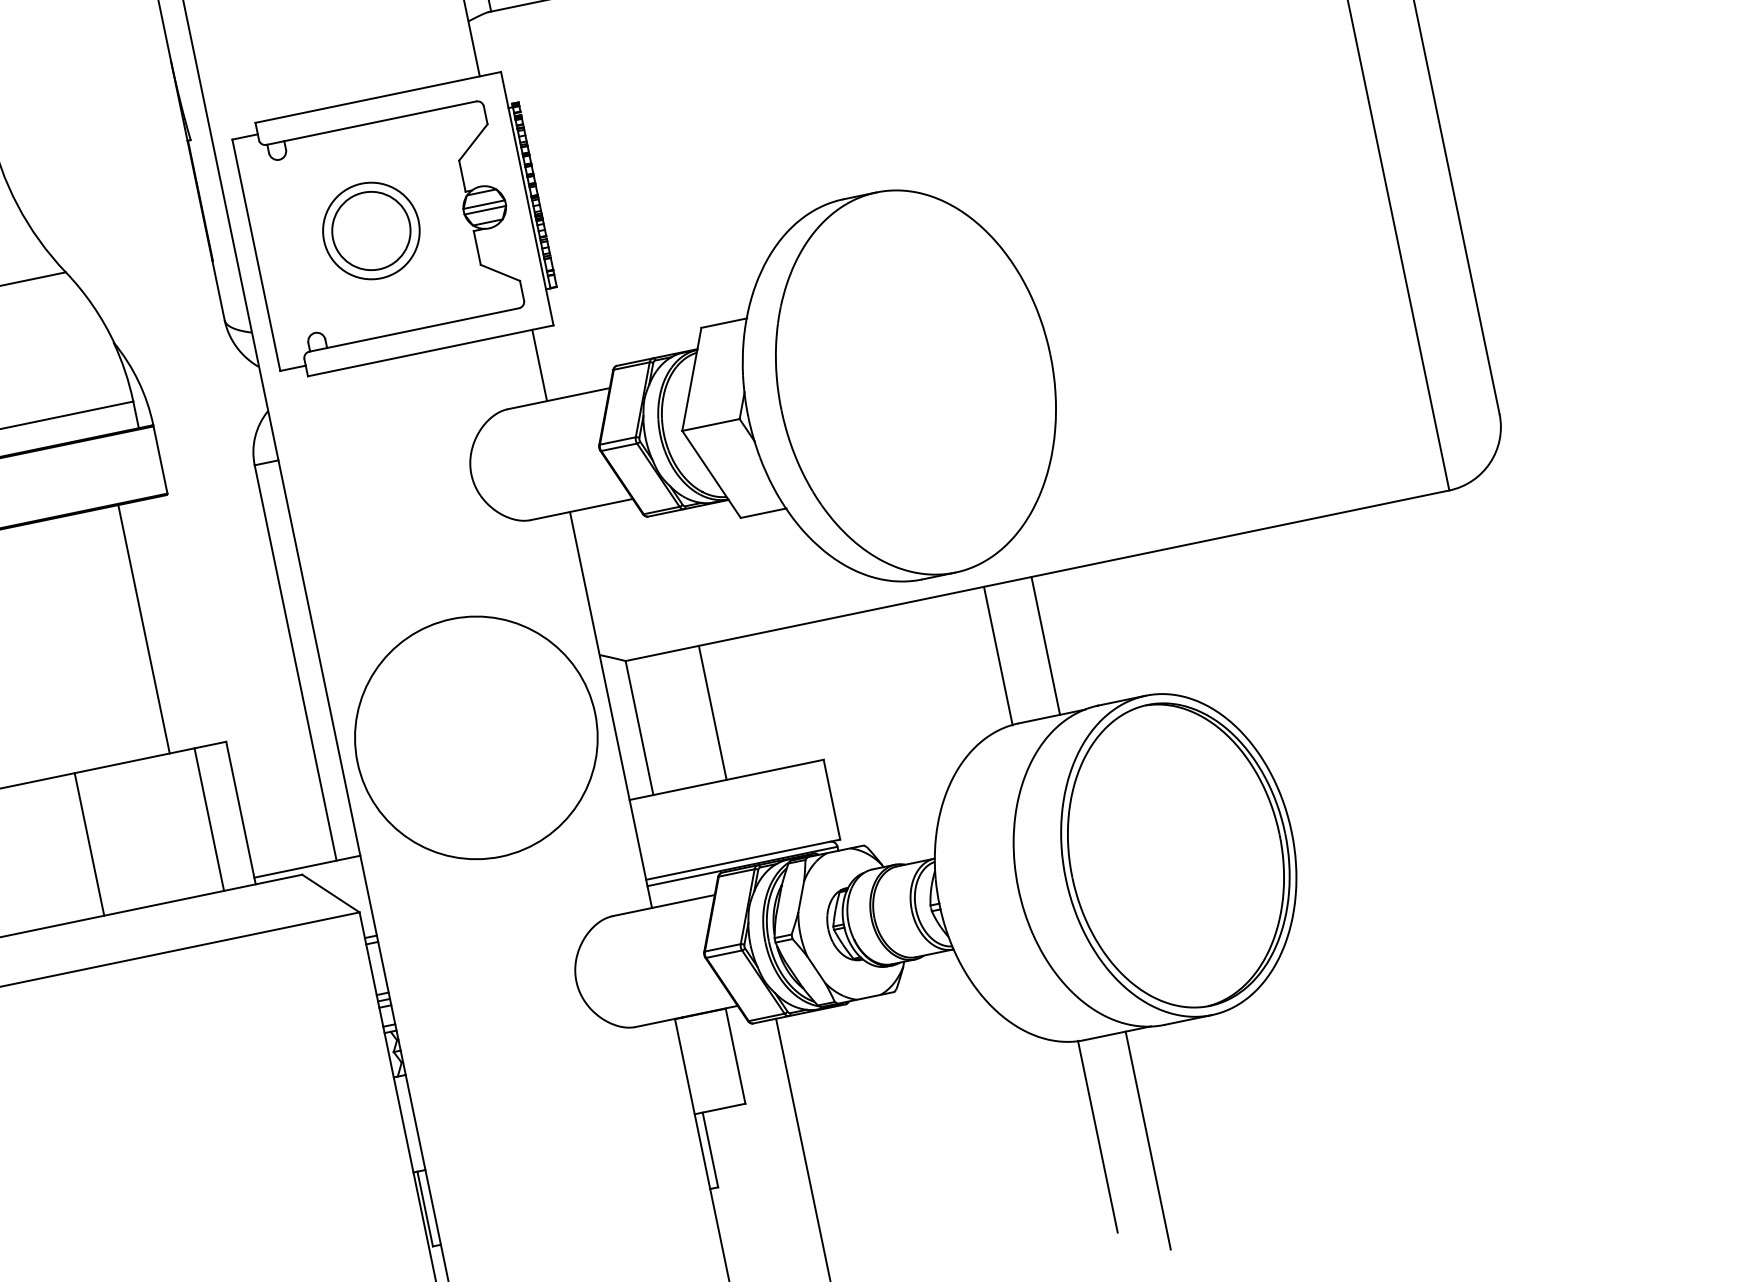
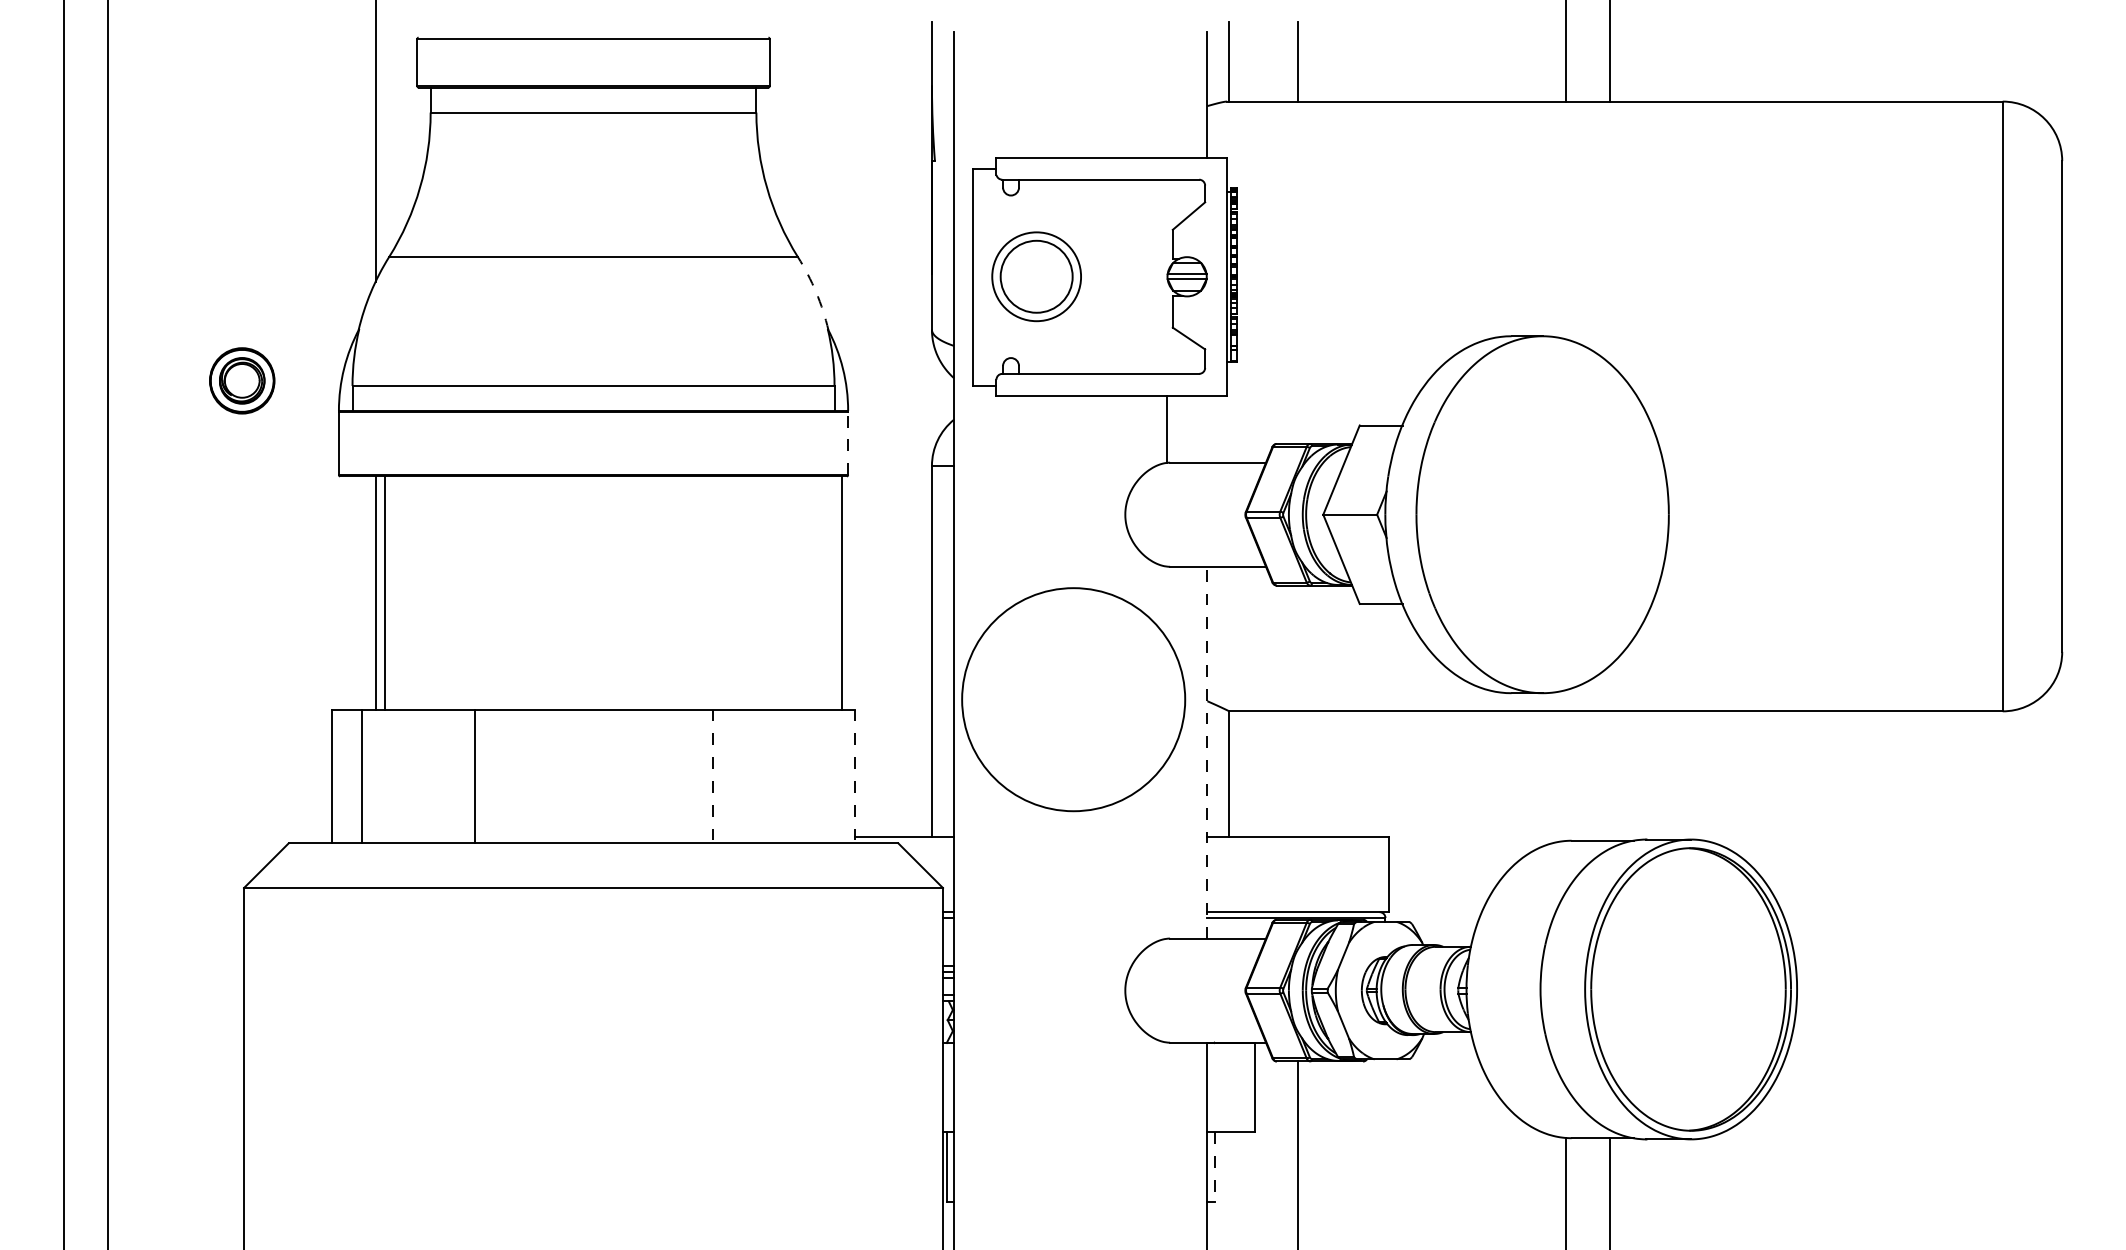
part: (371, 230) -> (1036, 276), moved
arc: (93, 306) -> (816, 292), solid -> dashed
line: (539, 364) -> (1167, 428), moved
line: (160, 458) -> (848, 442), solid -> dashed
line: (143, 628) -> (841, 592), moved
line: (1045, 645) -> (1610, 775), removed
line: (998, 656) -> (1565, 776), removed
line: (611, 709) -> (1207, 752), solid -> dashed
line: (713, 713) -> (1298, 774), removed
circle: (476, 737) -> (1073, 699), moved
line: (240, 813) -> (854, 776), solid -> dashed
line: (209, 819) -> (825, 776), removed
line: (89, 844) -> (712, 776), solid -> dashed
line: (710, 1150) -> (1214, 1167), solid -> dashed

